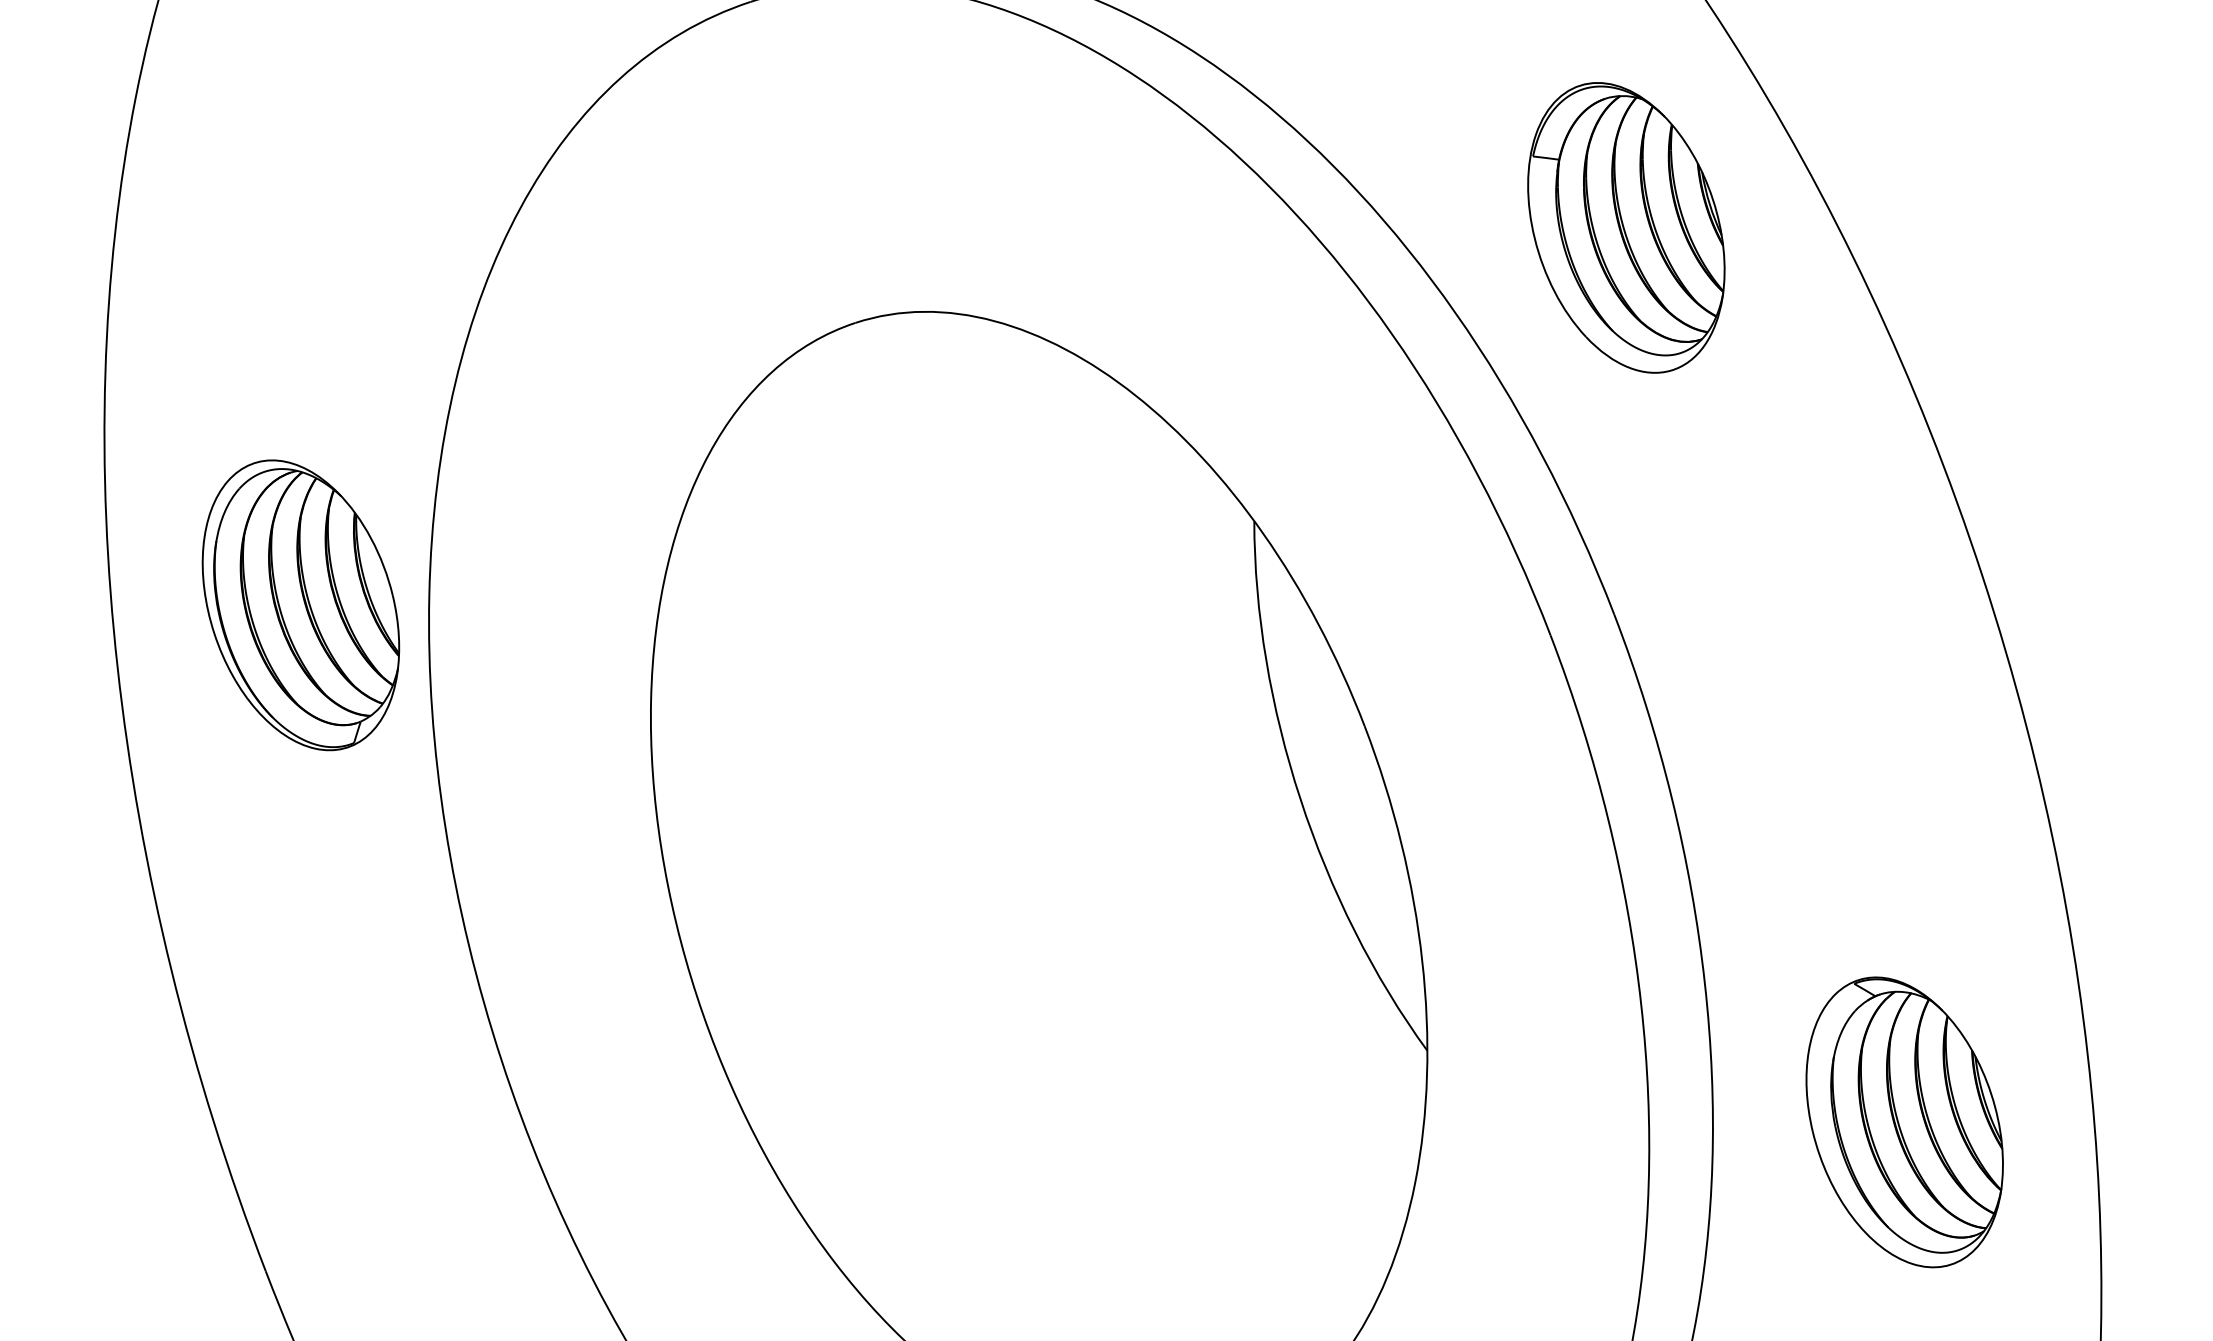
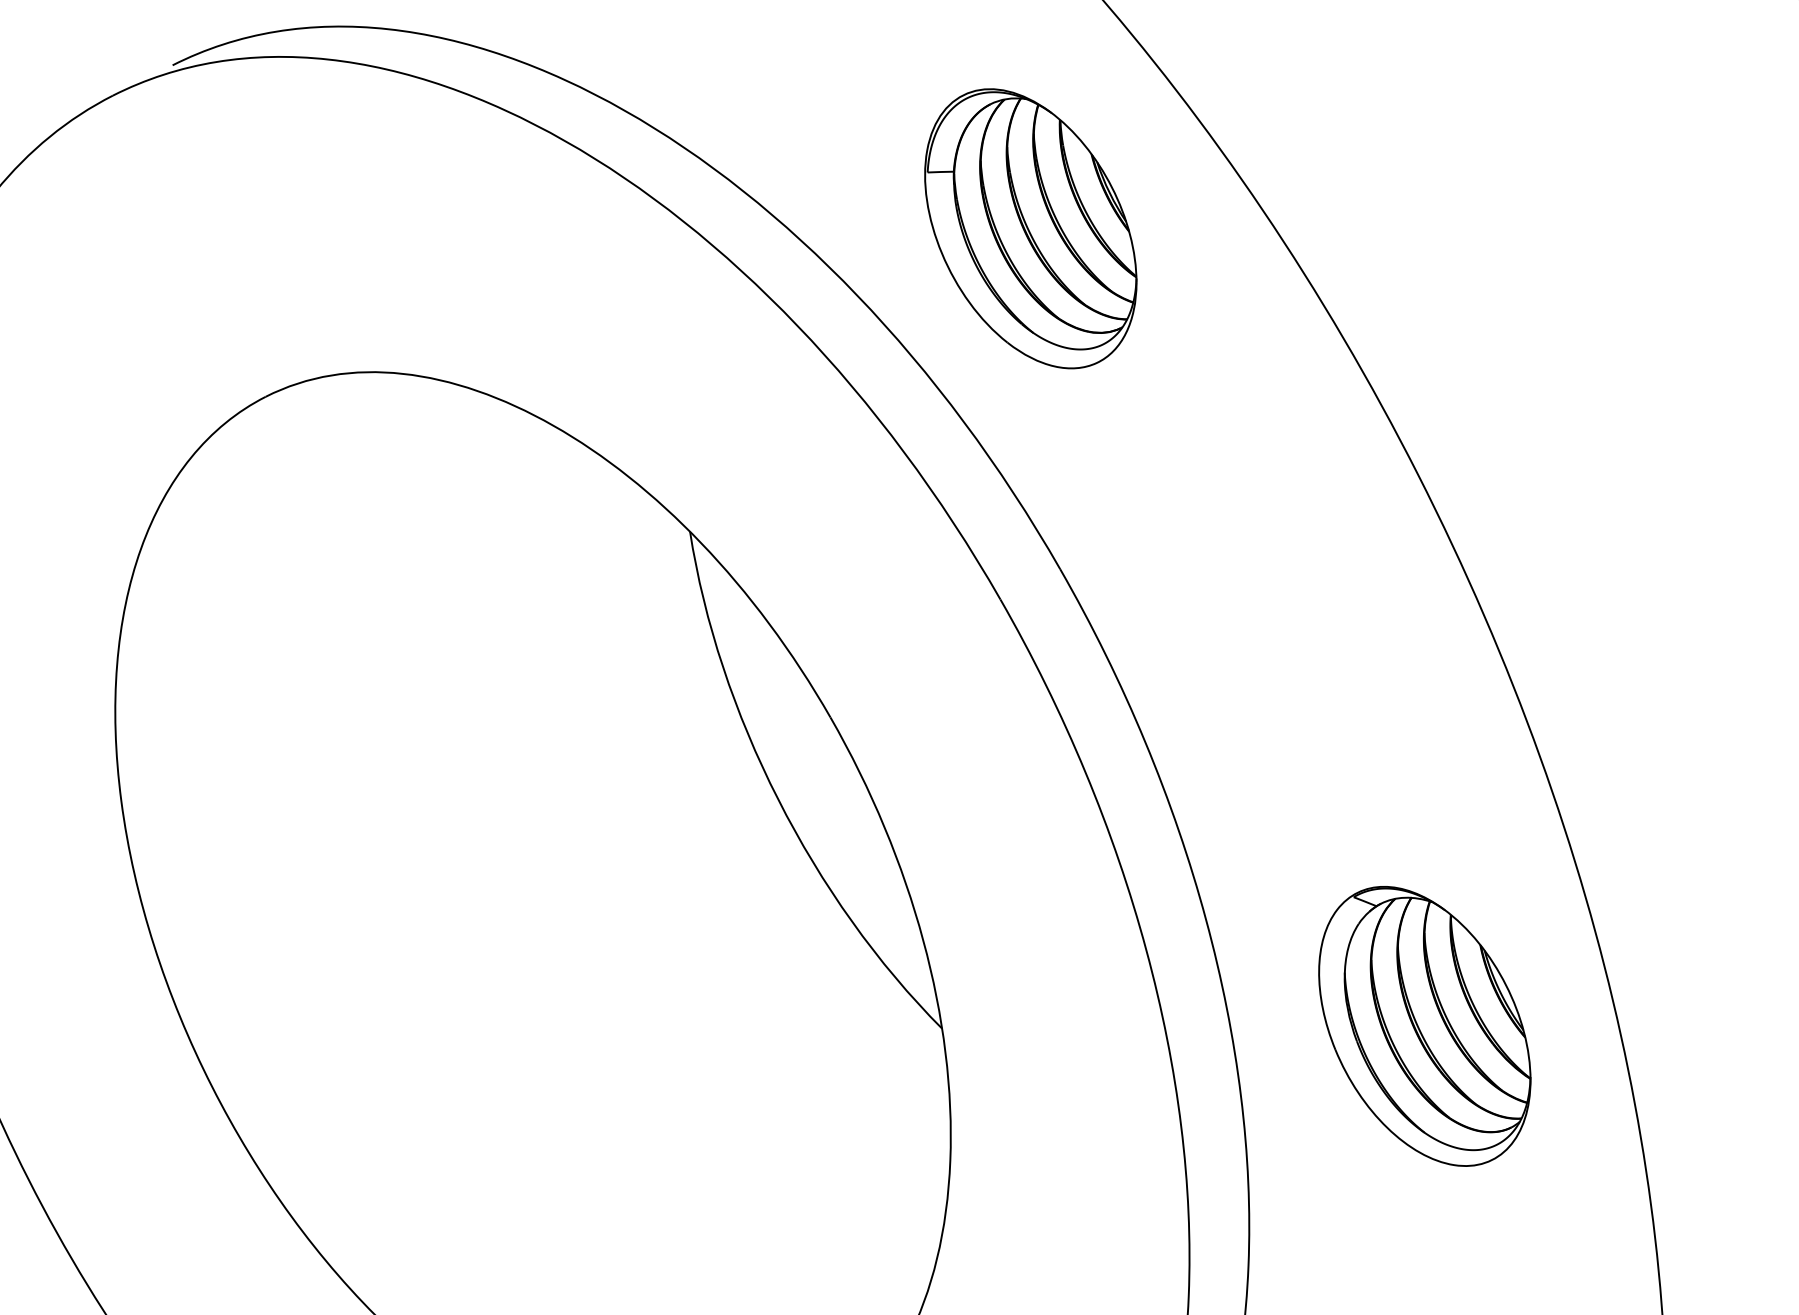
part: (1626, 227) -> (1030, 228), moved

